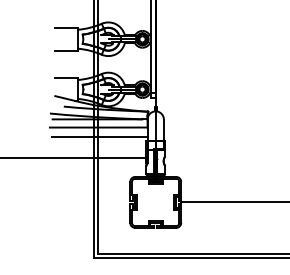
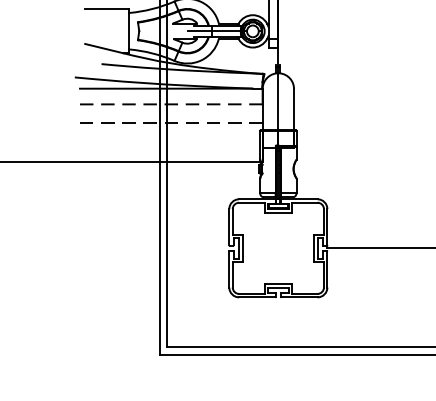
line: (98, 127) -> (168, 104), solid -> dashed
line: (99, 137) -> (170, 123), solid -> dashed

